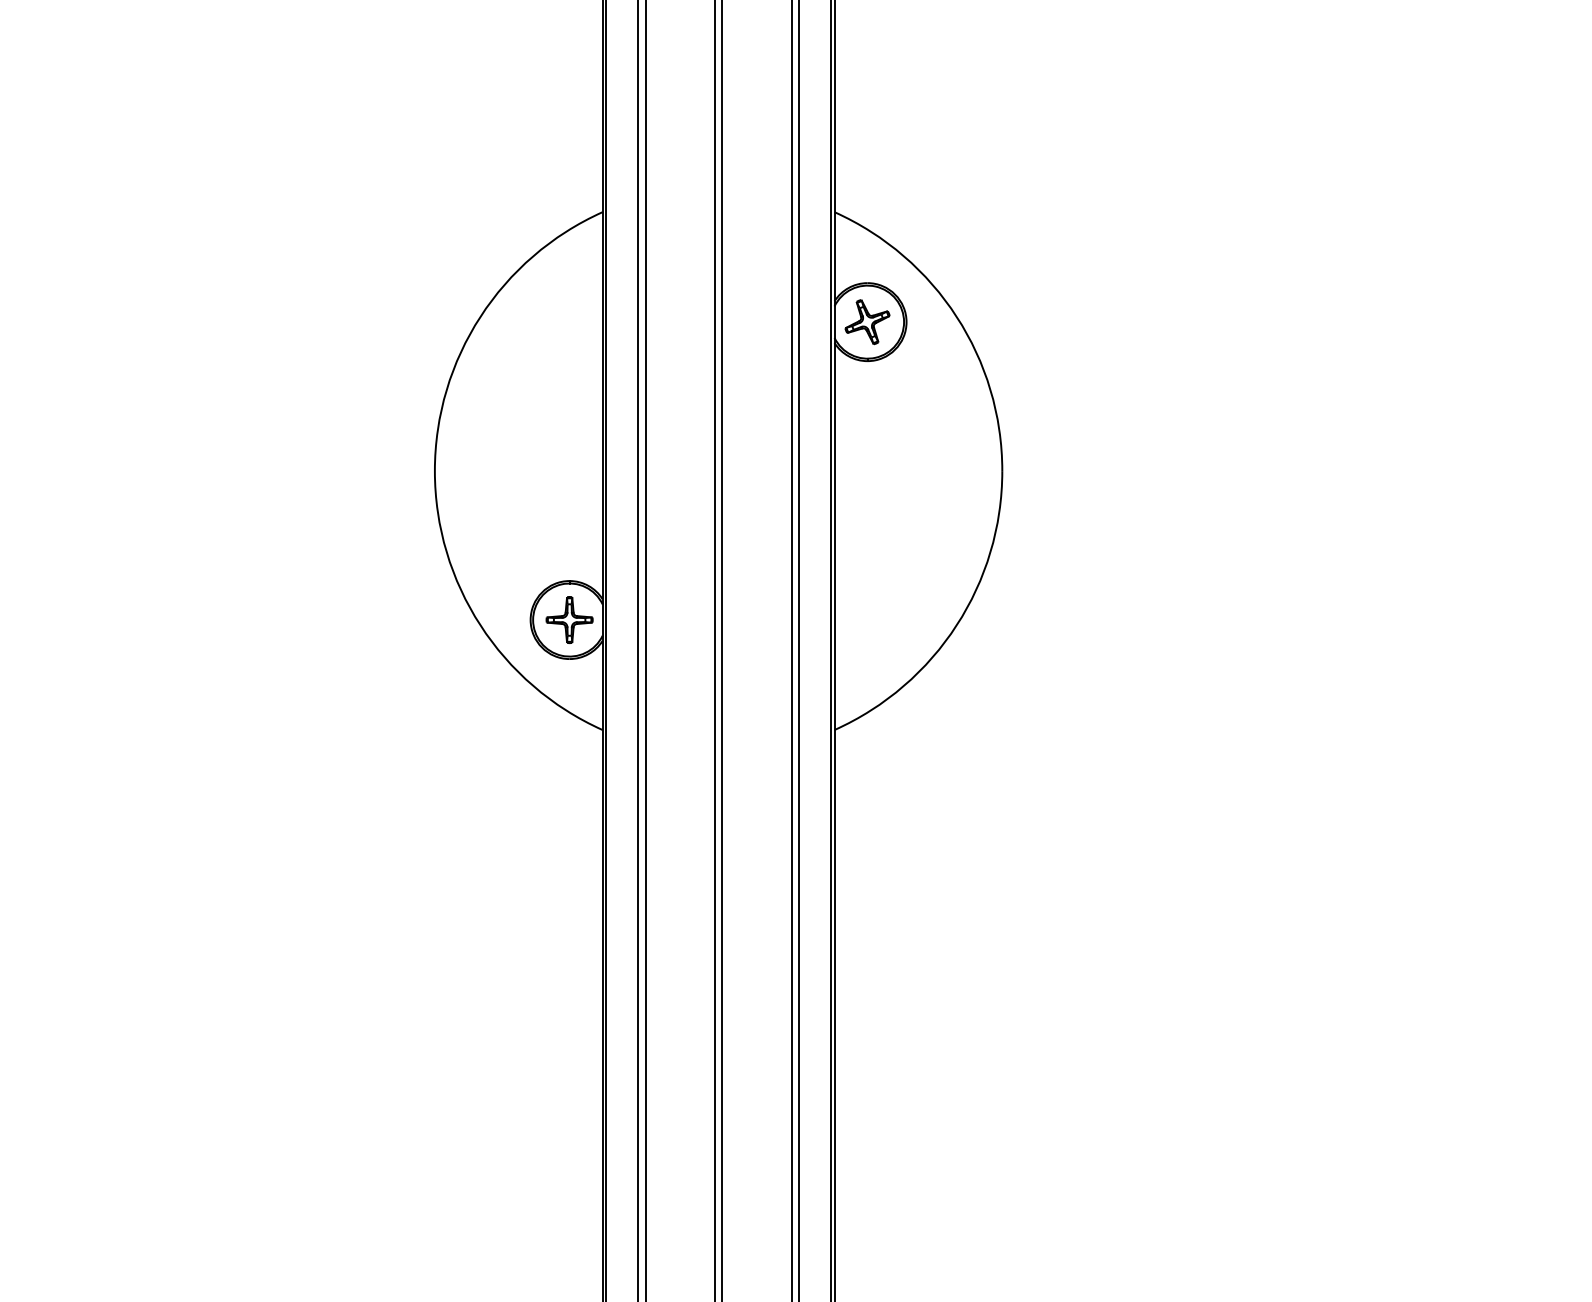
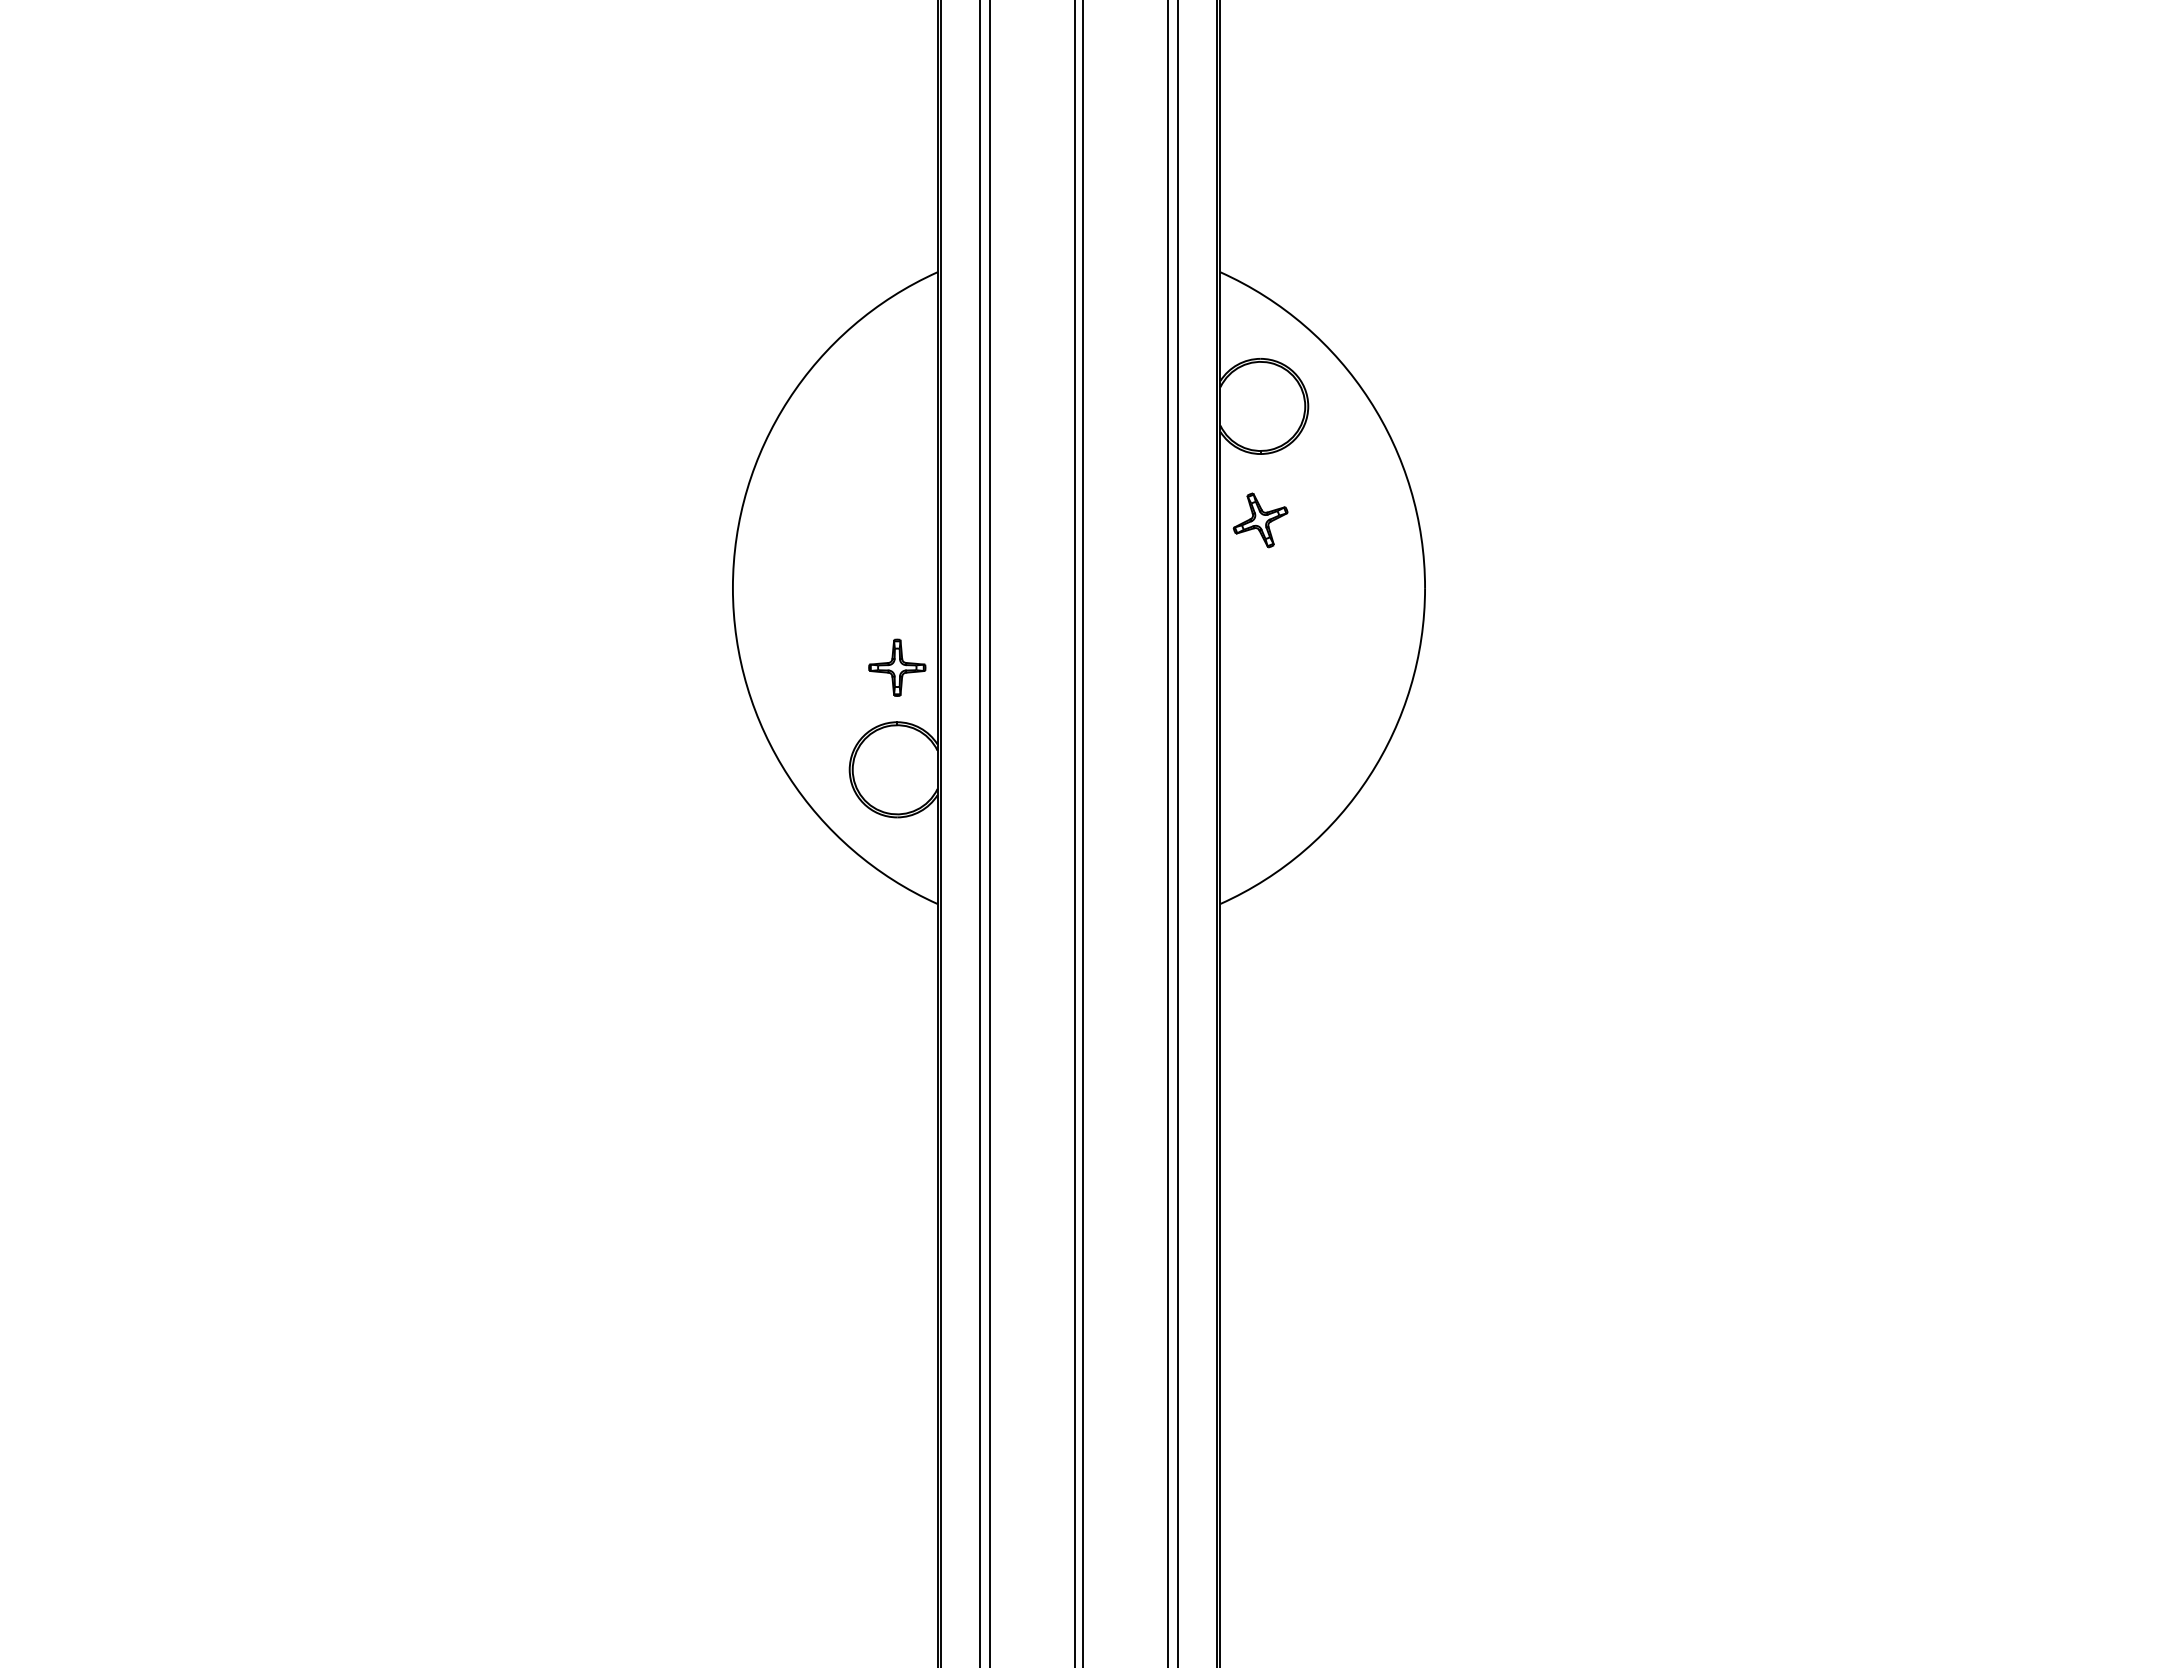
part: (867, 322) -> (1260, 520), moved
part: (569, 619) -> (897, 667), moved

